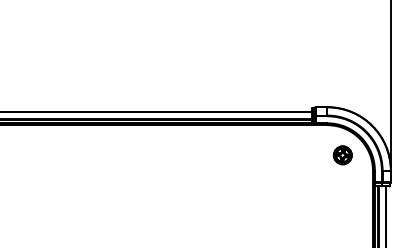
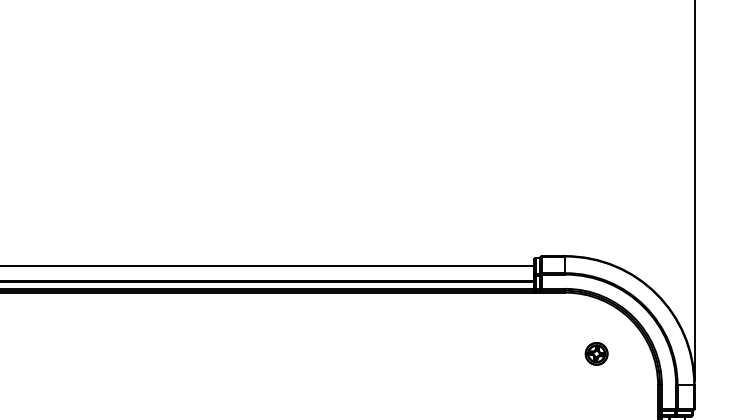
part: (342, 155) -> (596, 354), size x0.6

